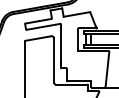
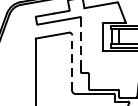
line: (61, 45) -> (81, 44), solid -> dashed
line: (53, 59) -> (71, 62), solid -> dashed

